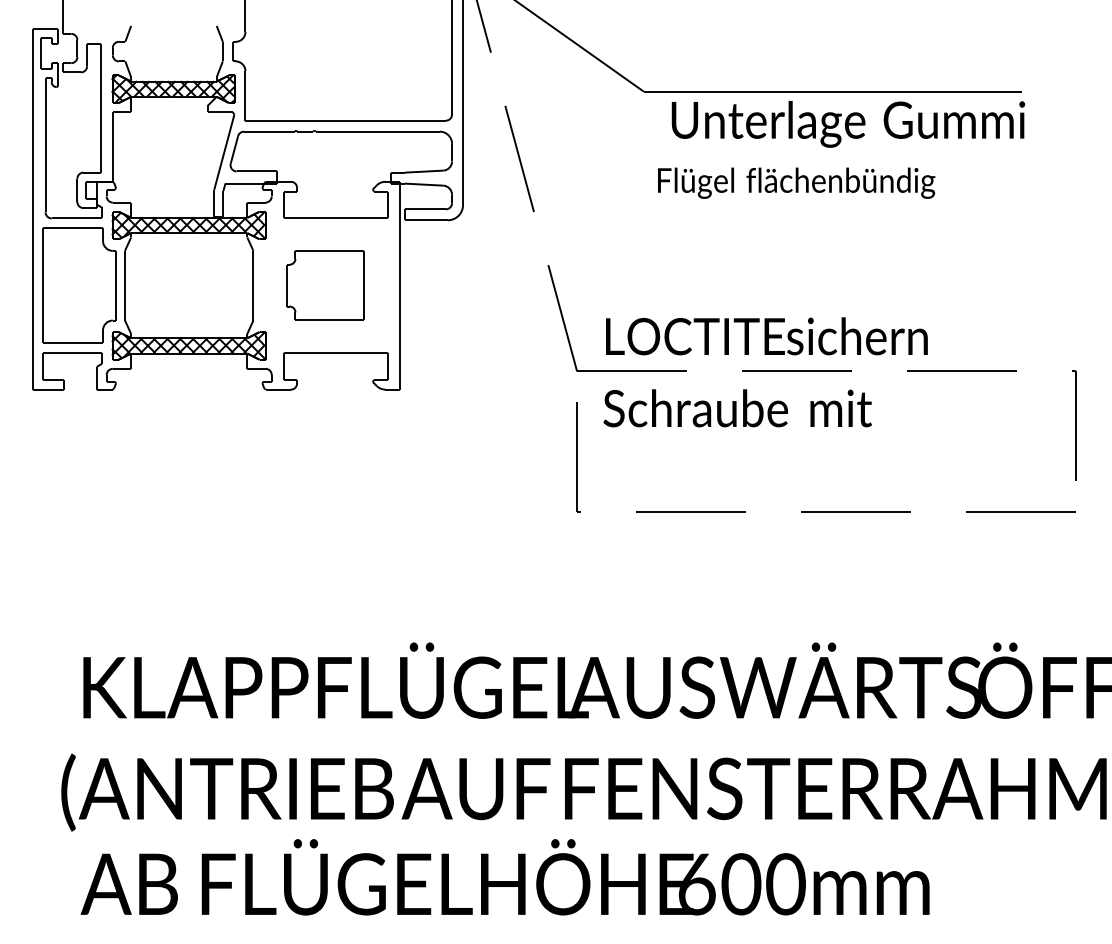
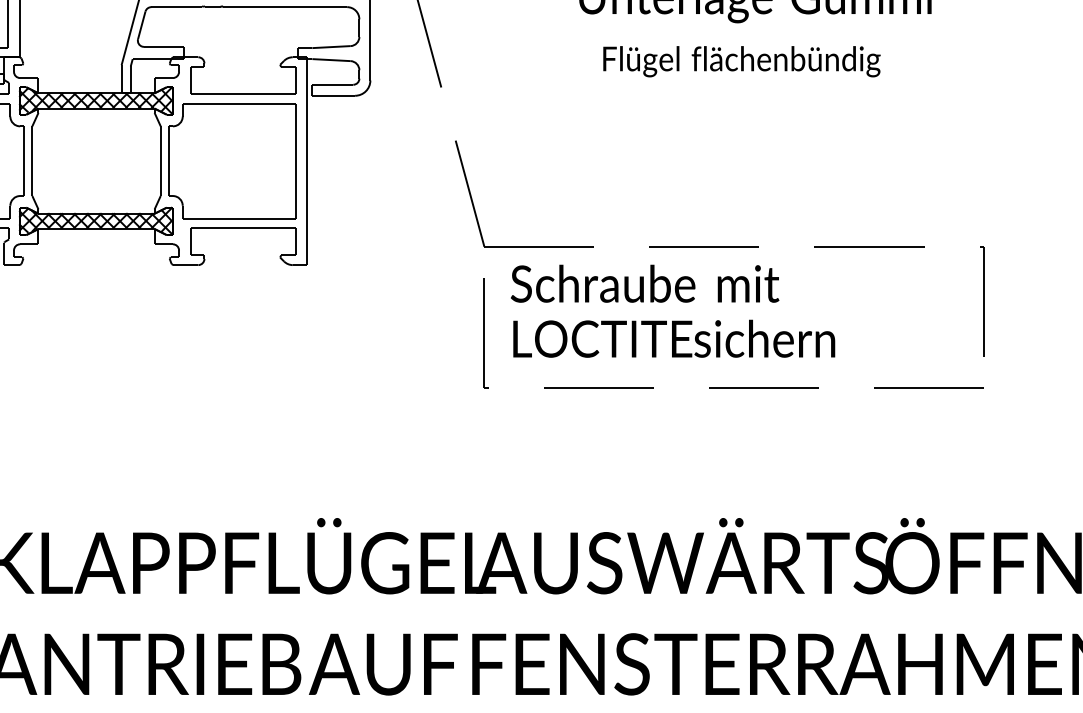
text: (796, 182) -> (741, 60), moved
part: (325, 285) -> (232, 160), size x1.67
text: (766, 336) -> (673, 338), moved

